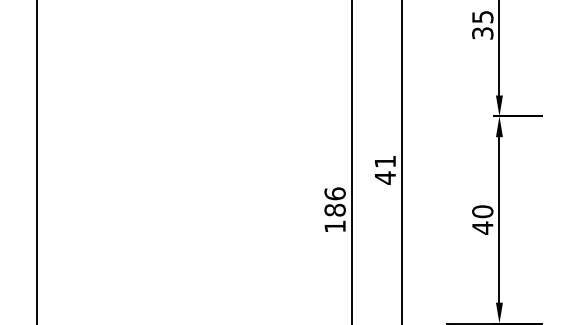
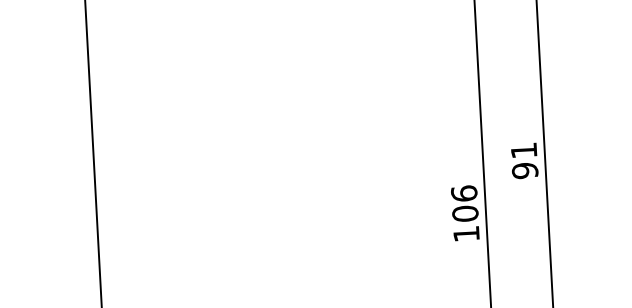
text: (385, 177) -> (525, 170), 41 -> 91
text: (334, 209) -> (464, 212), 186 -> 106

